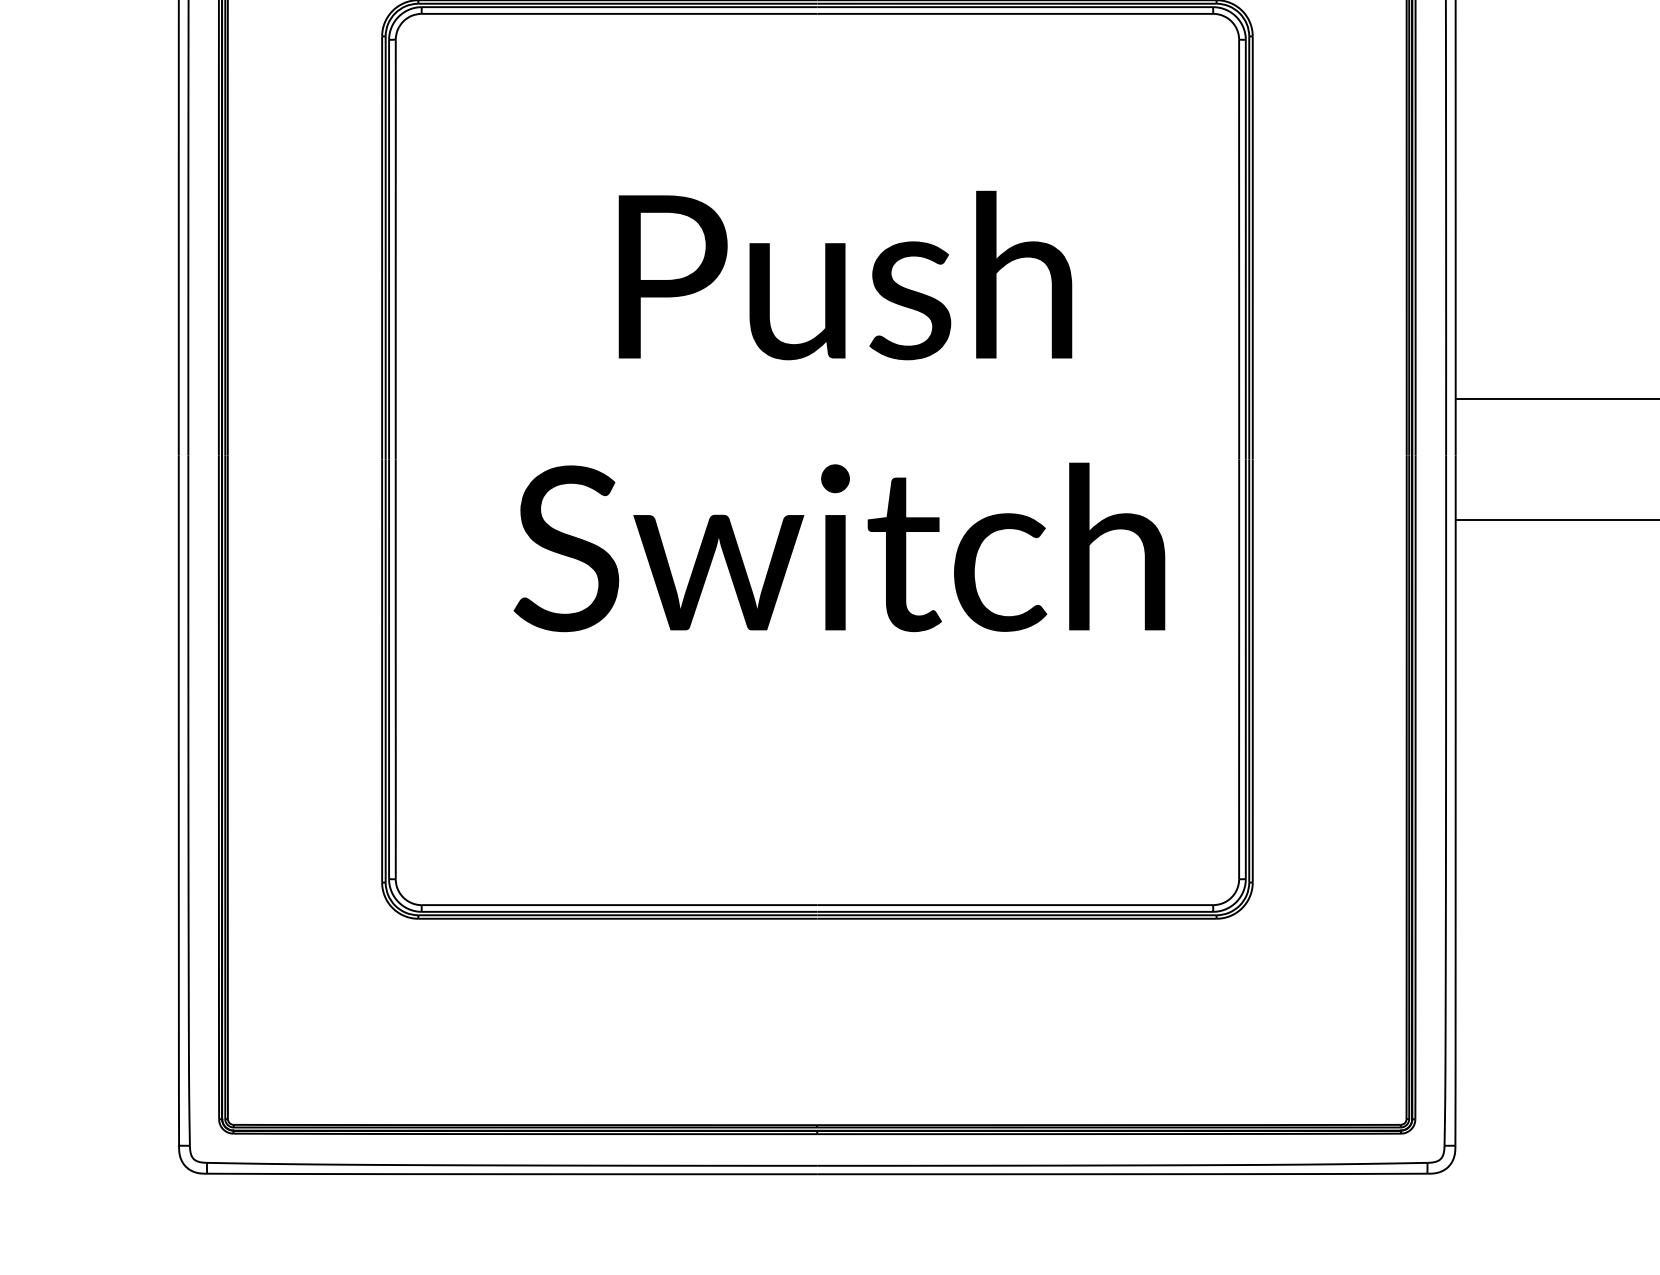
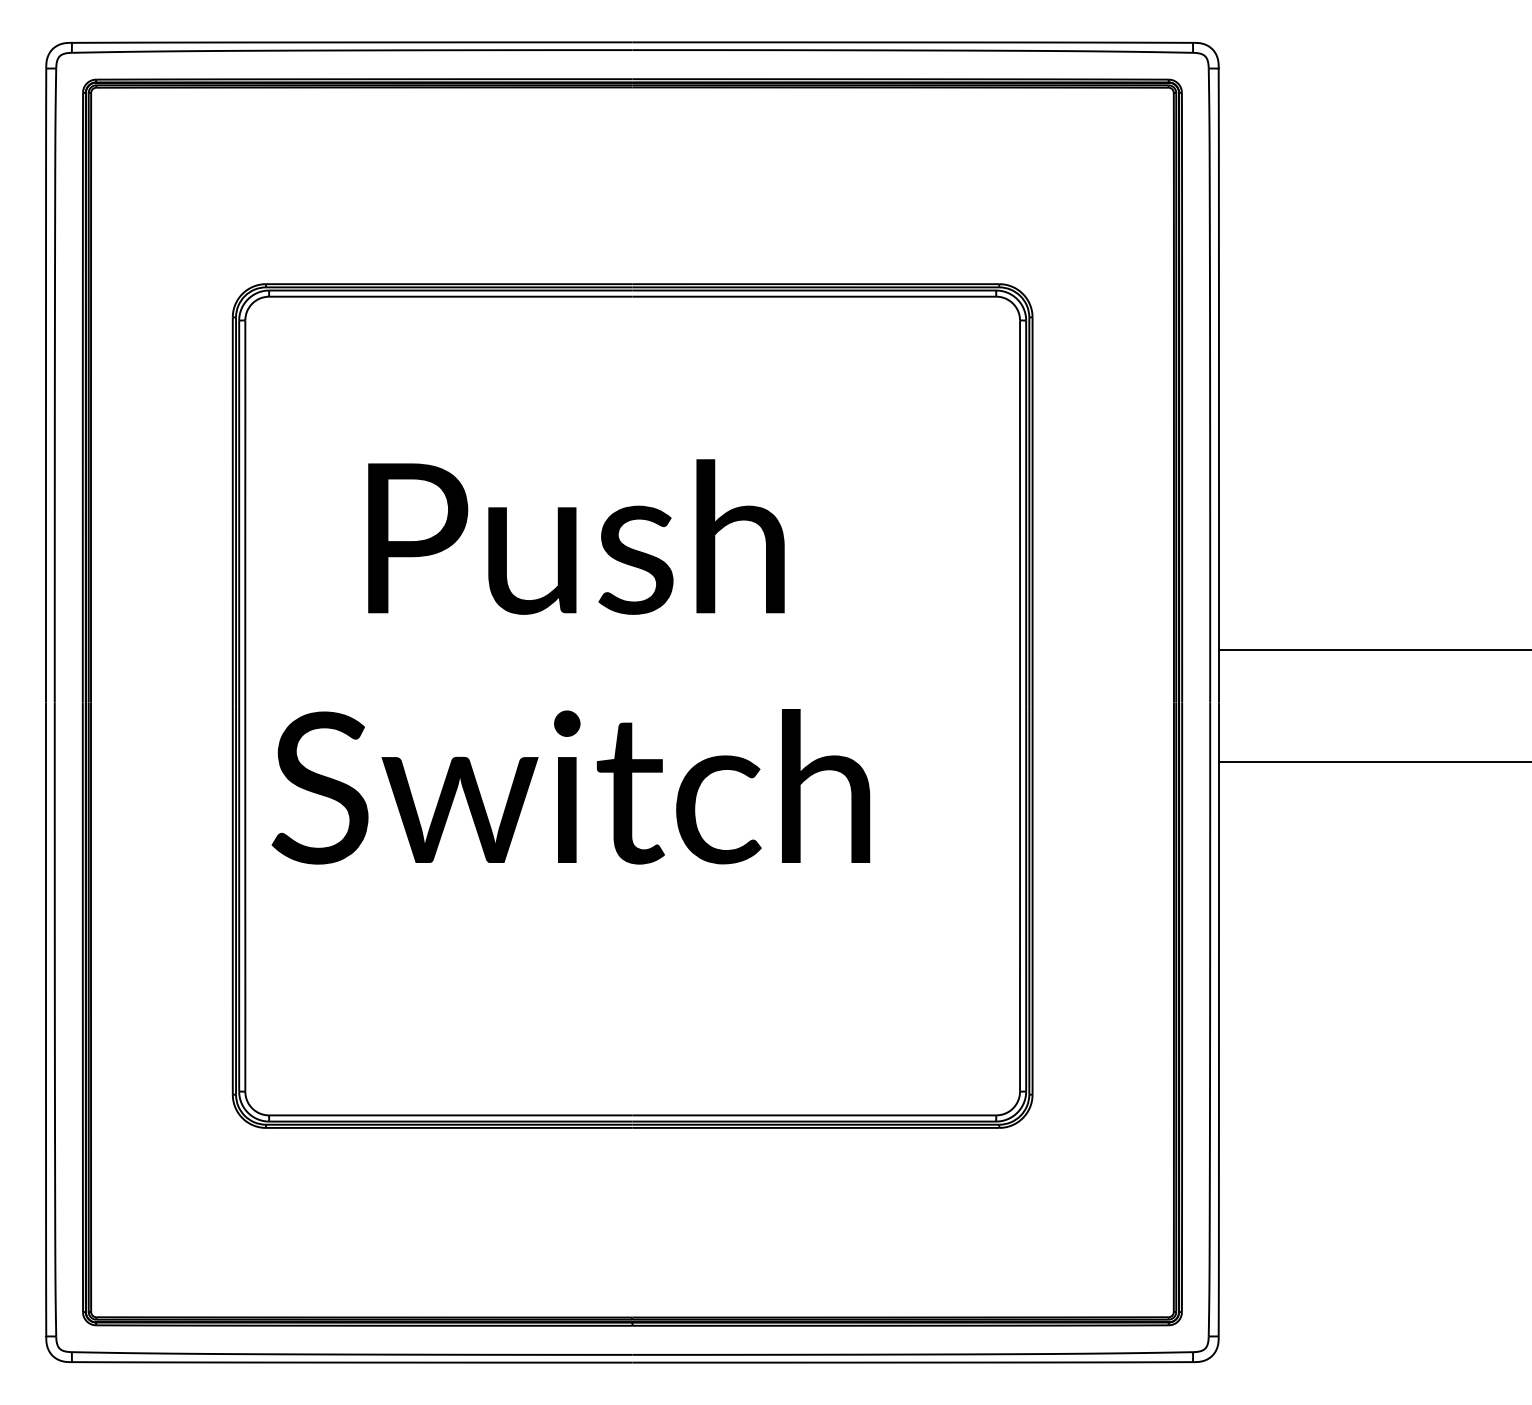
text: (839, 411) -> (570, 661), moved

